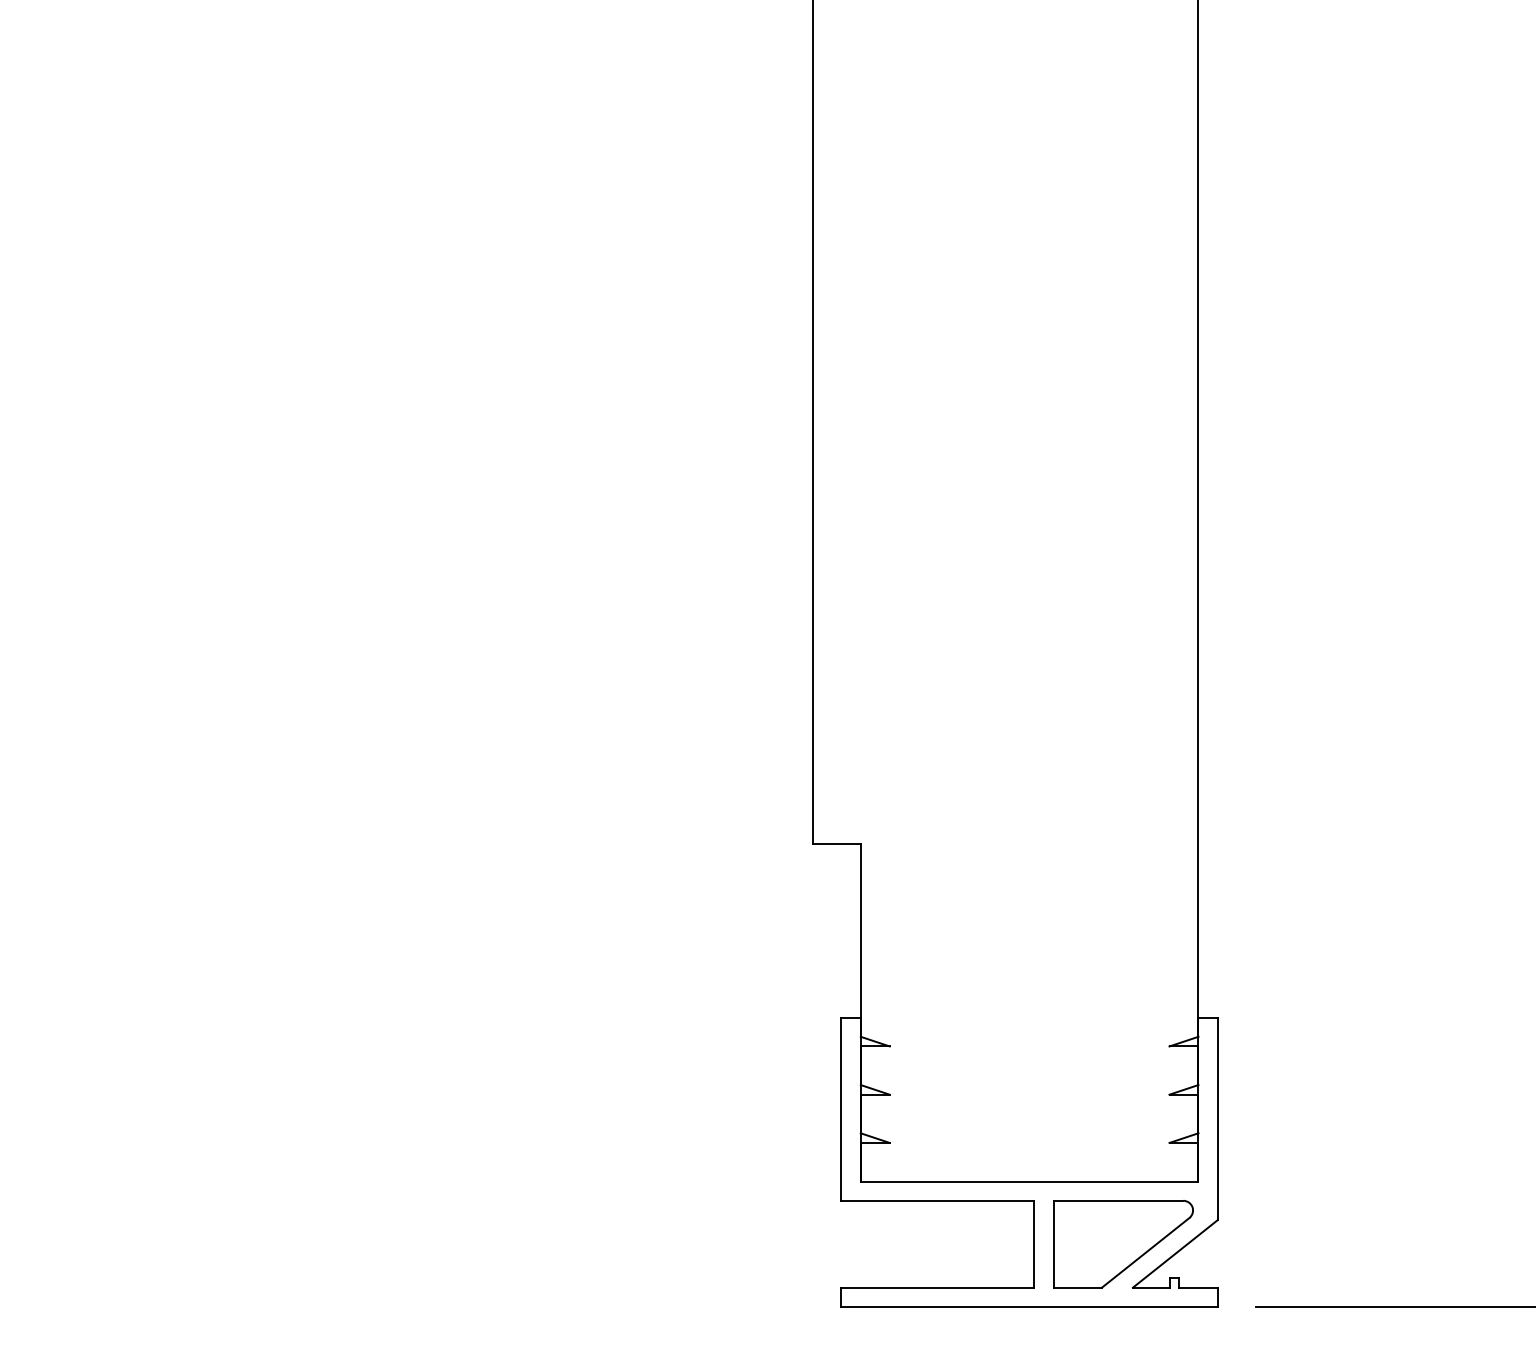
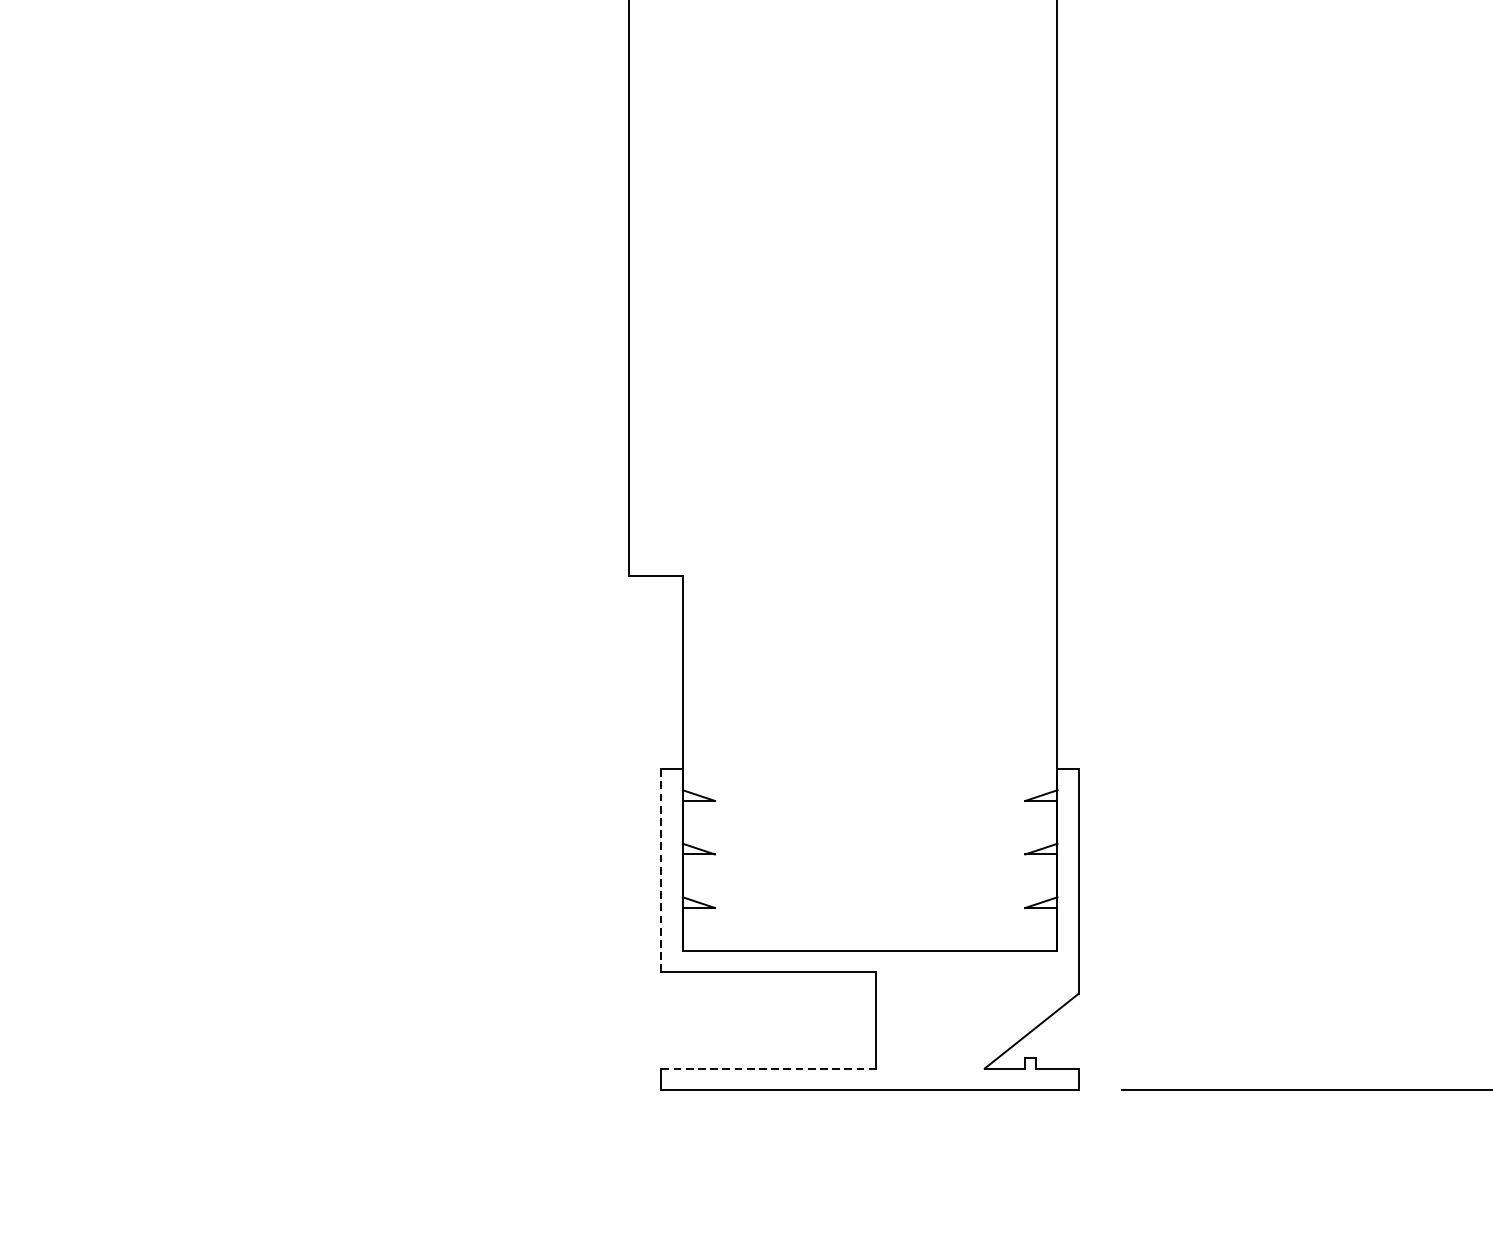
line: (841, 1109) -> (661, 870), solid -> dashed
part: (1123, 1244) -> (974, 1020), removed
line: (938, 1287) -> (769, 1068), solid -> dashed

